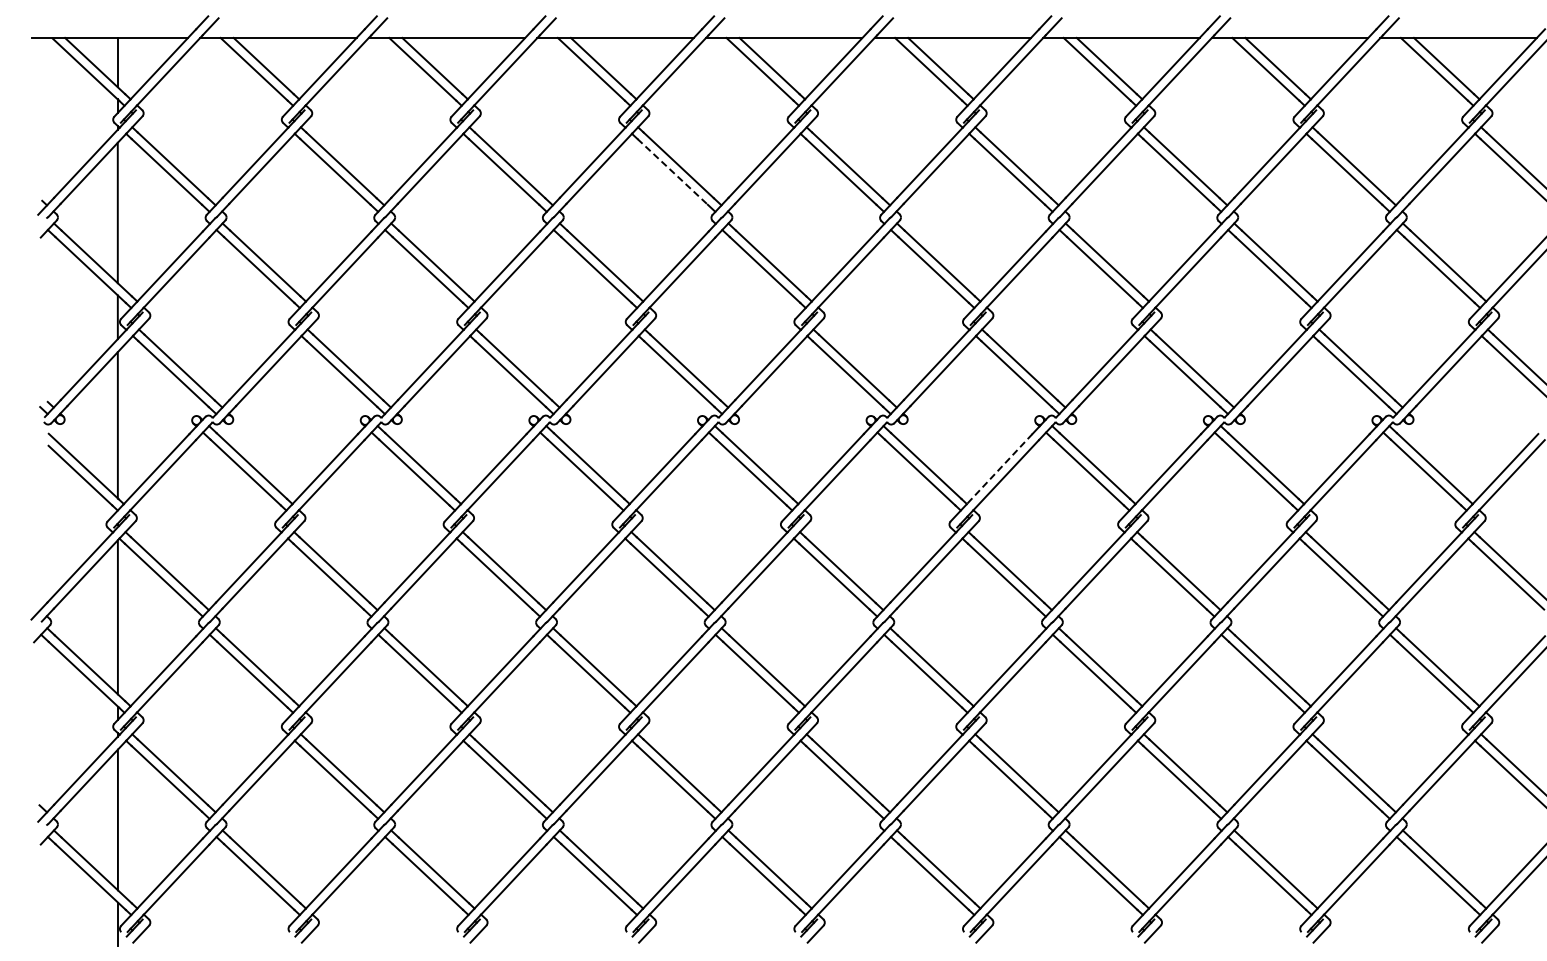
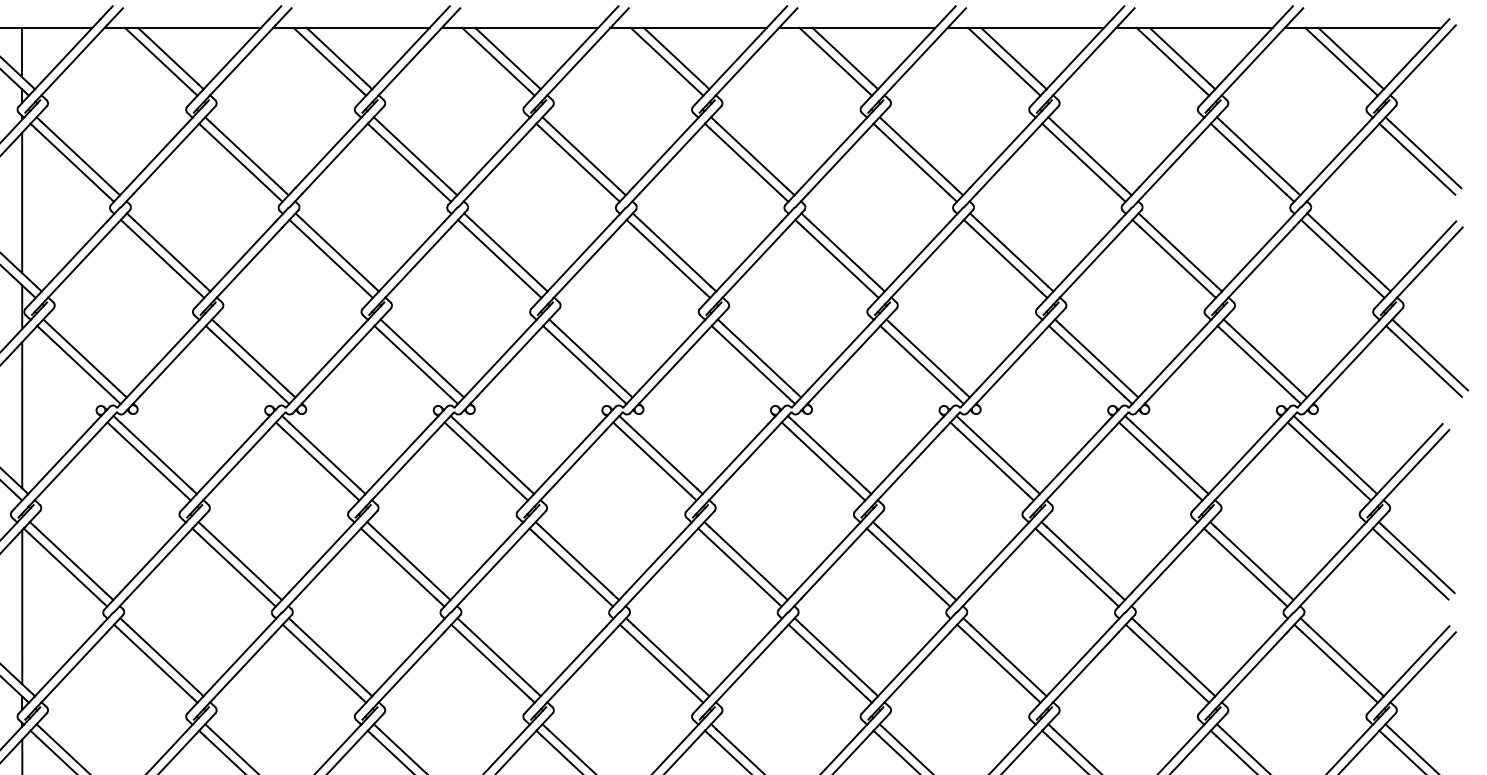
line: (673, 172) -> (577, 162), dashed -> solid
line: (999, 469) -> (903, 459), dashed -> solid

